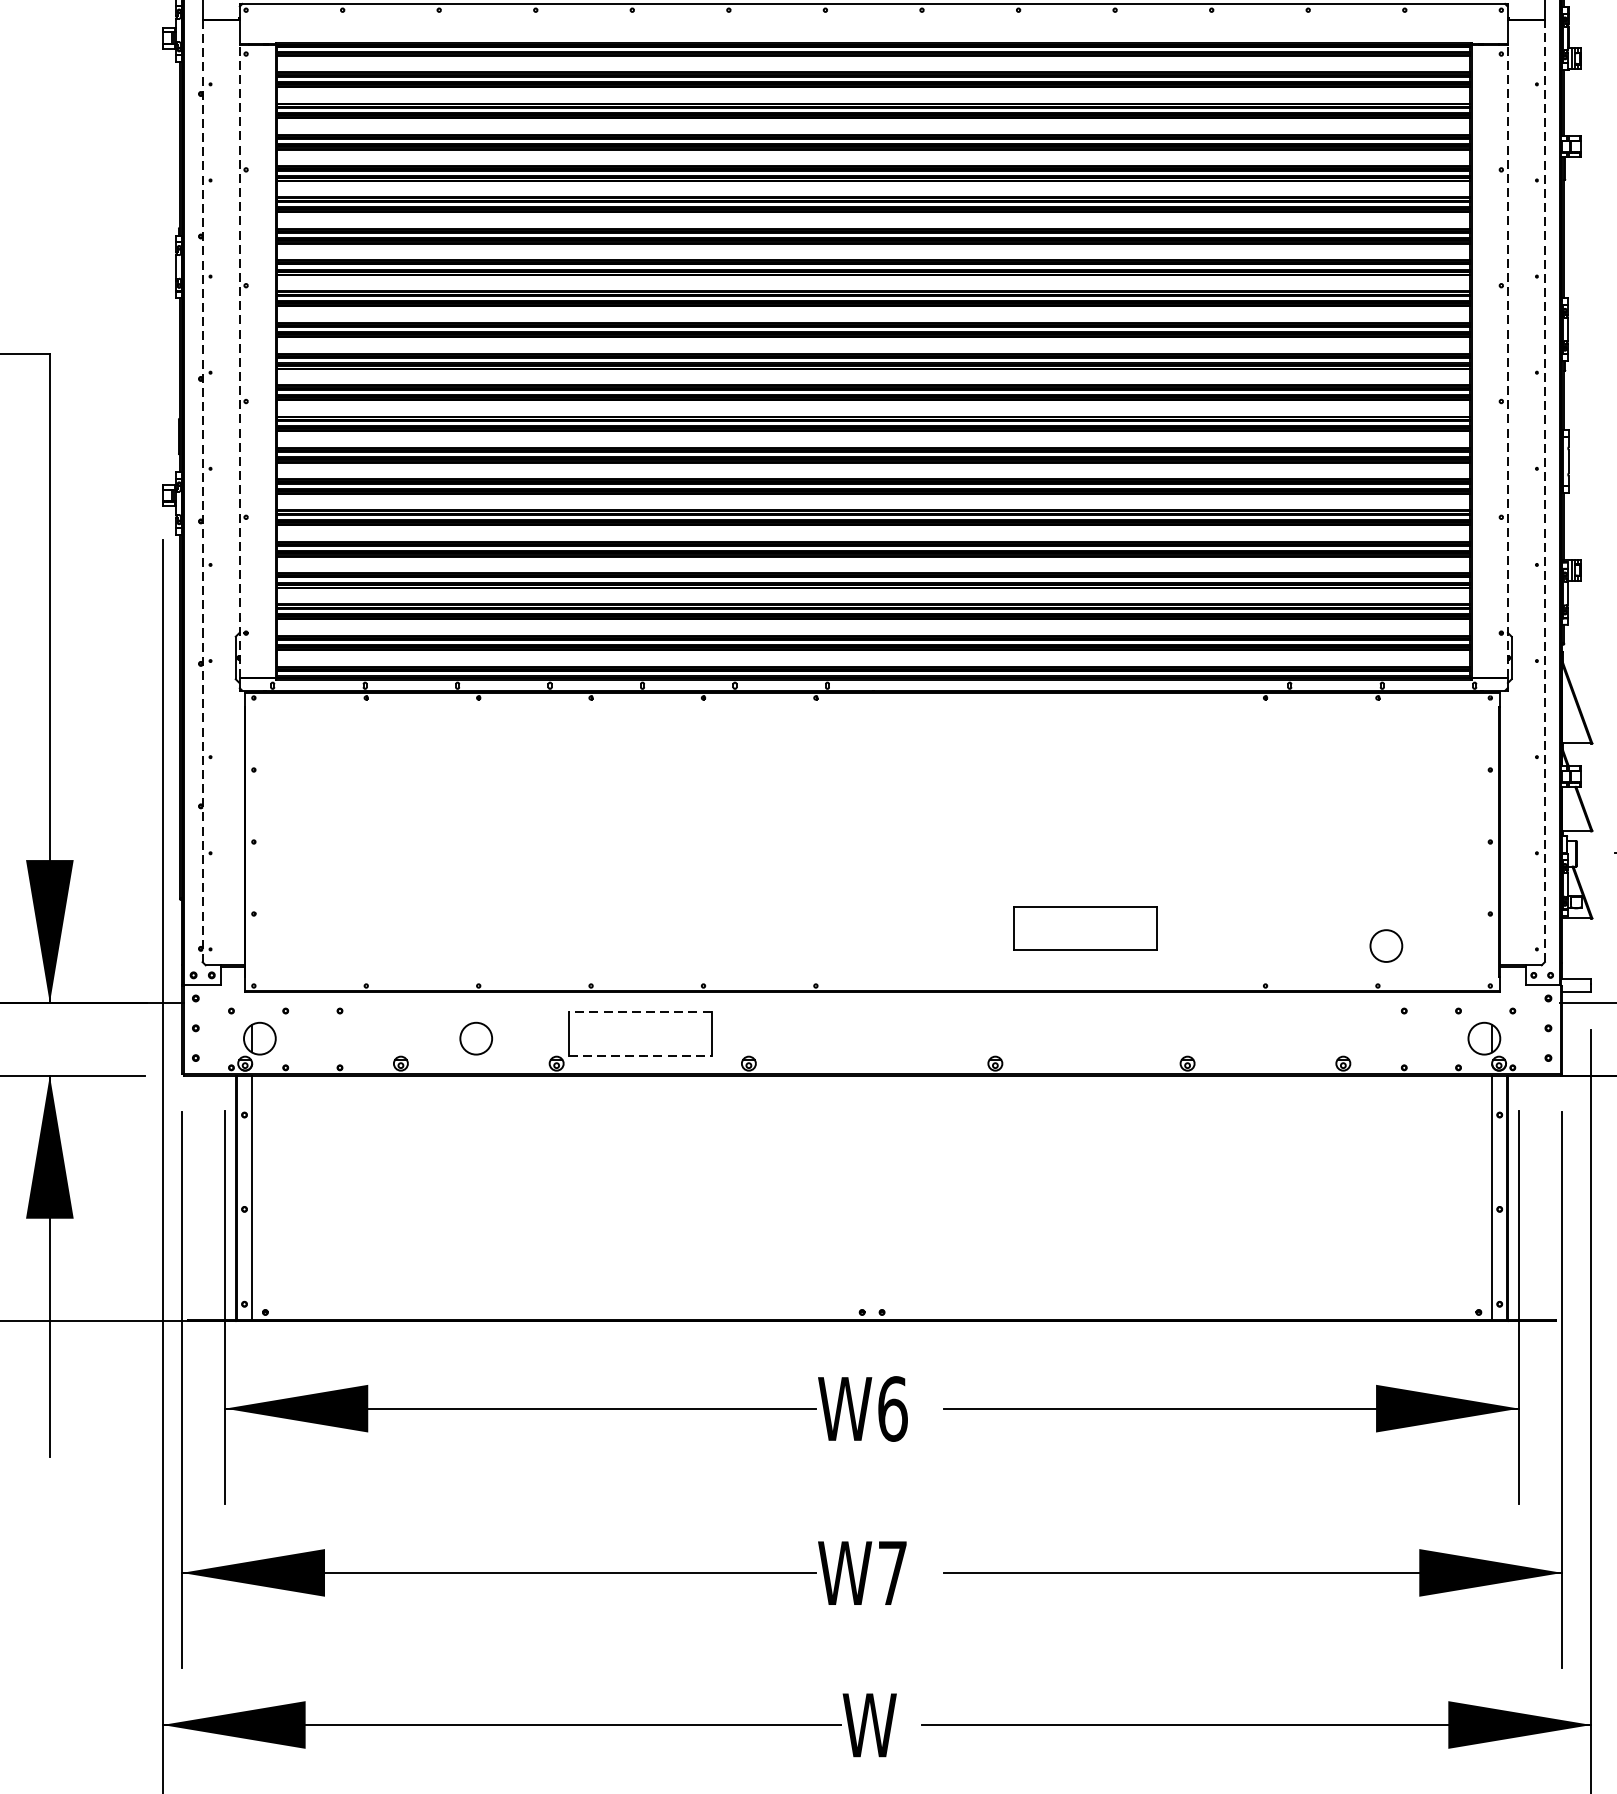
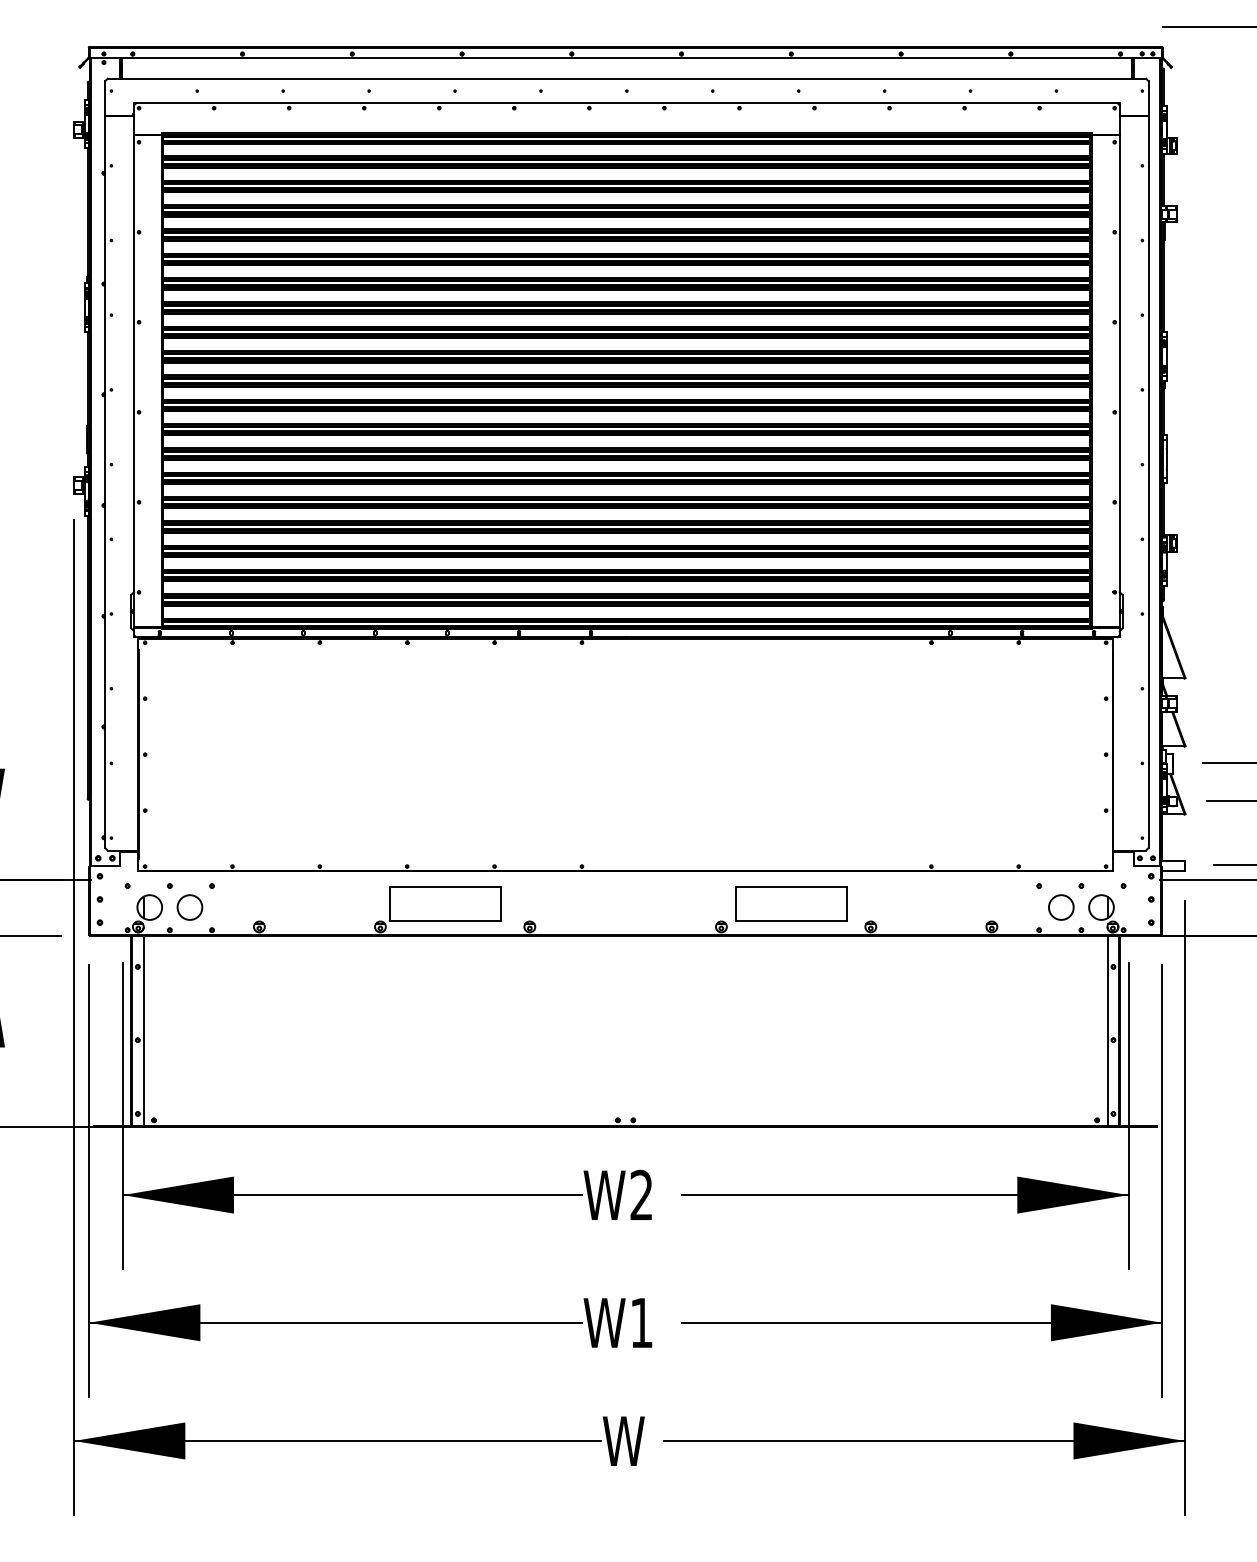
line: (240, 360) -> (134, 380), dashed -> solid
line: (1507, 360) -> (1119, 380), dashed -> solid
line: (1544, 490) -> (1148, 481), dashed -> solid
line: (202, 491) -> (105, 482), dashed -> solid
part: (1085, 927) -> (791, 903), moved
circle: (1386, 945) -> (1061, 907), moved
line: (640, 1011) -> (445, 886), dashed -> solid
circle: (475, 1038) -> (189, 907), moved
line: (640, 1055) -> (445, 920), dashed -> solid
text: (892, 1407) -> (641, 1194), W6 -> W2
text: (892, 1572) -> (641, 1322), W7 -> W1

